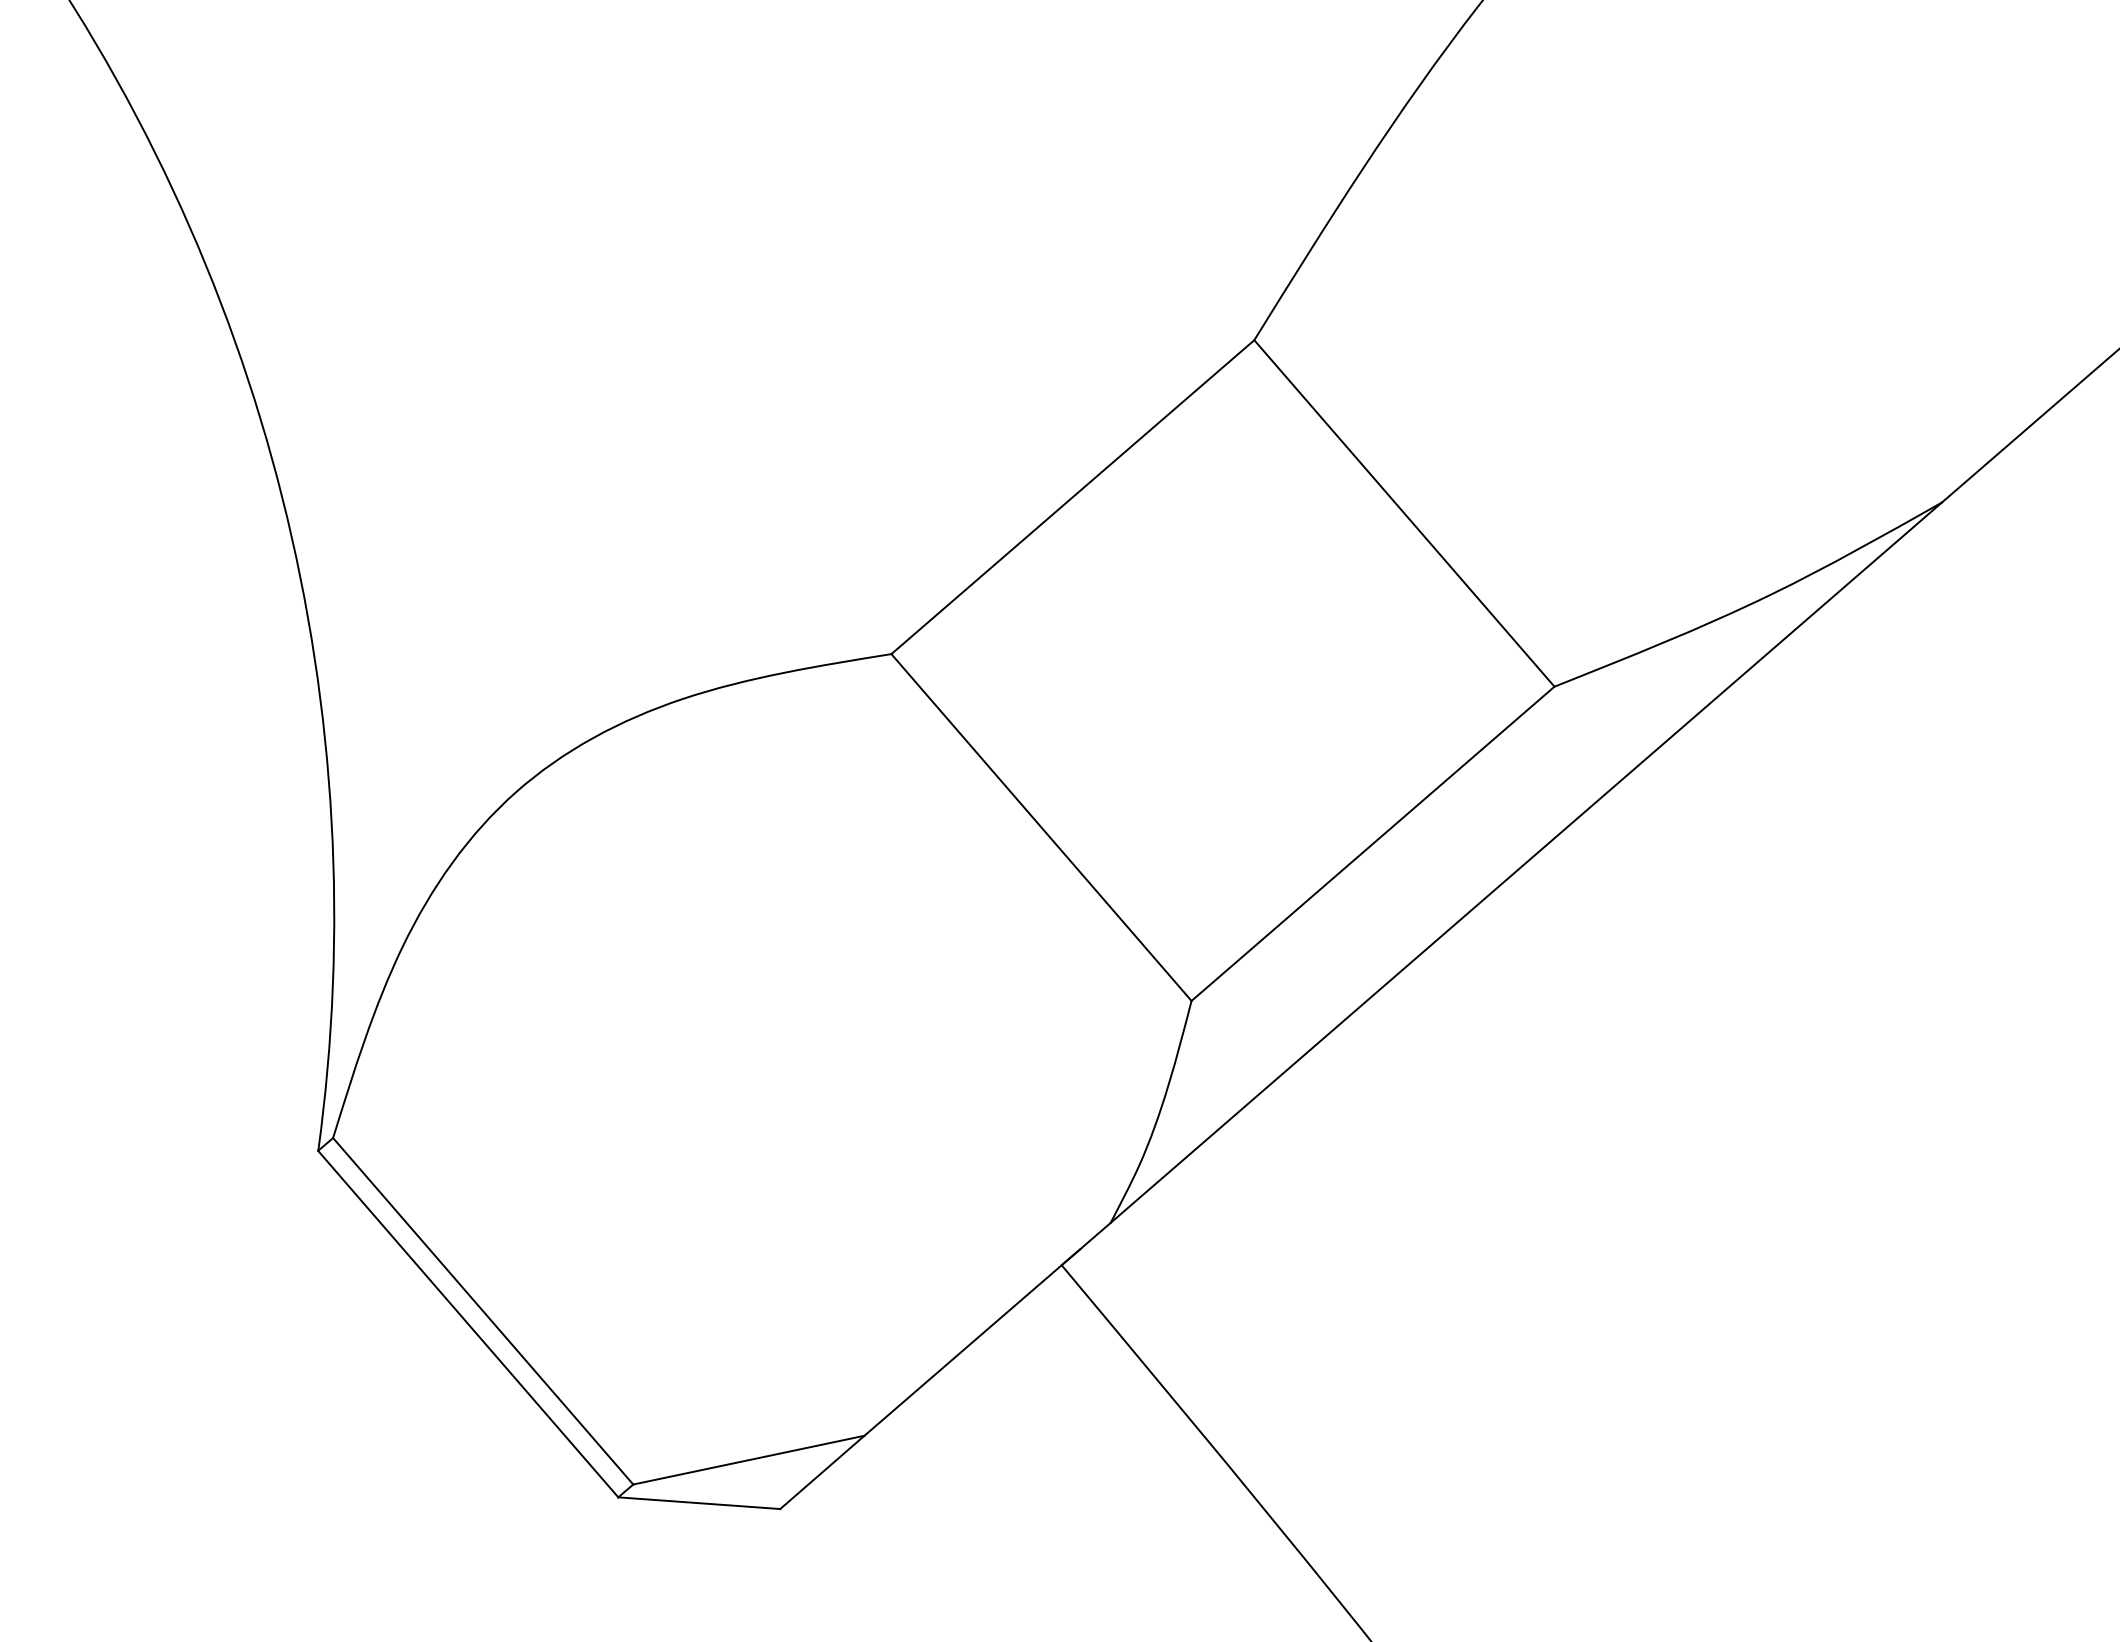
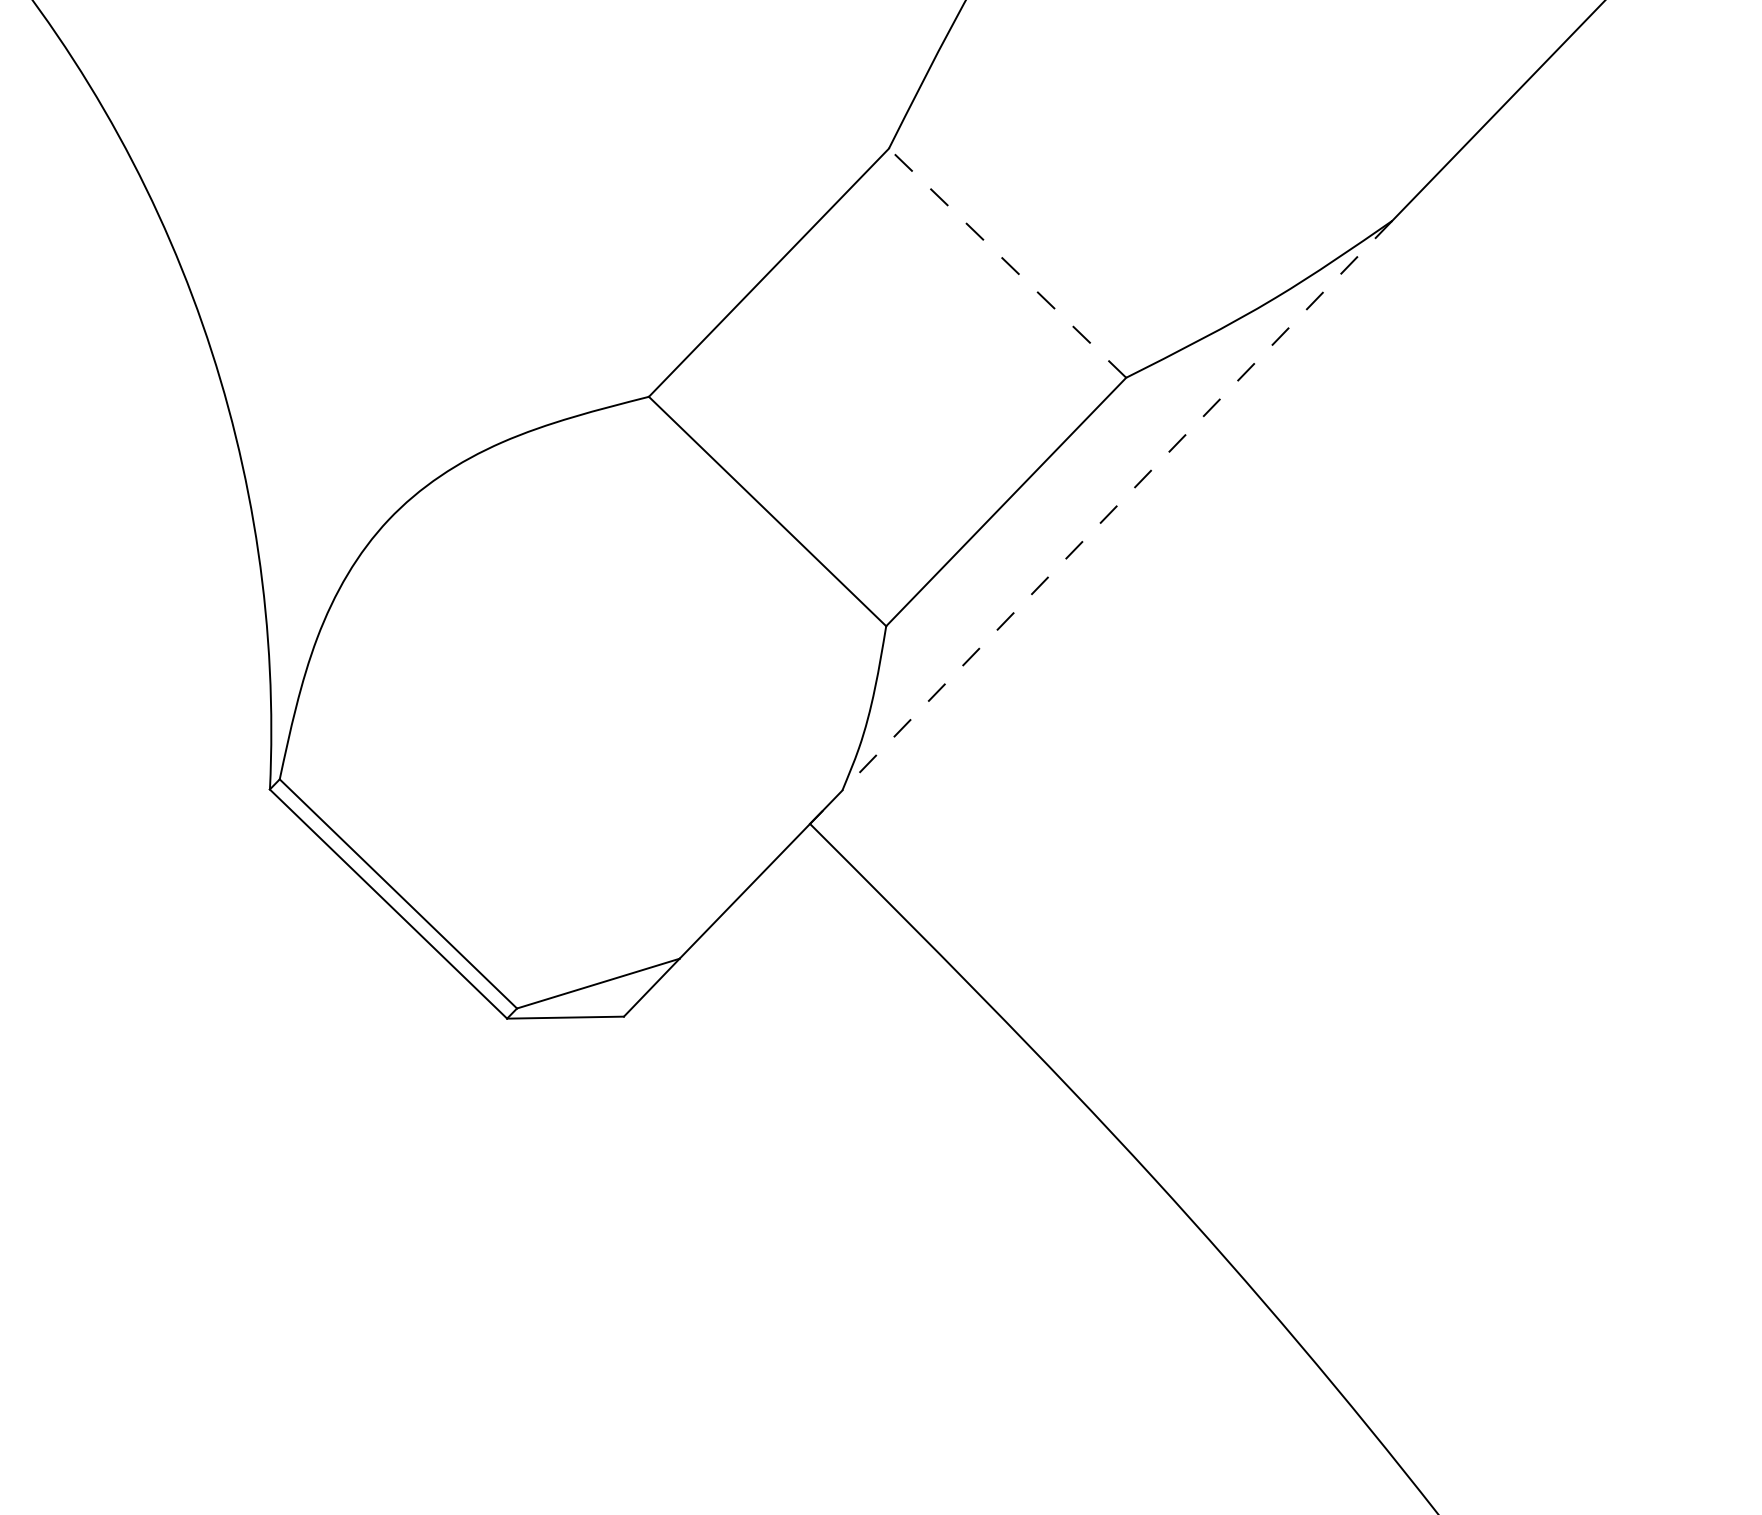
line: (1404, 513) -> (1007, 263), solid -> dashed
line: (1526, 862) -> (1117, 505), solid -> dashed

